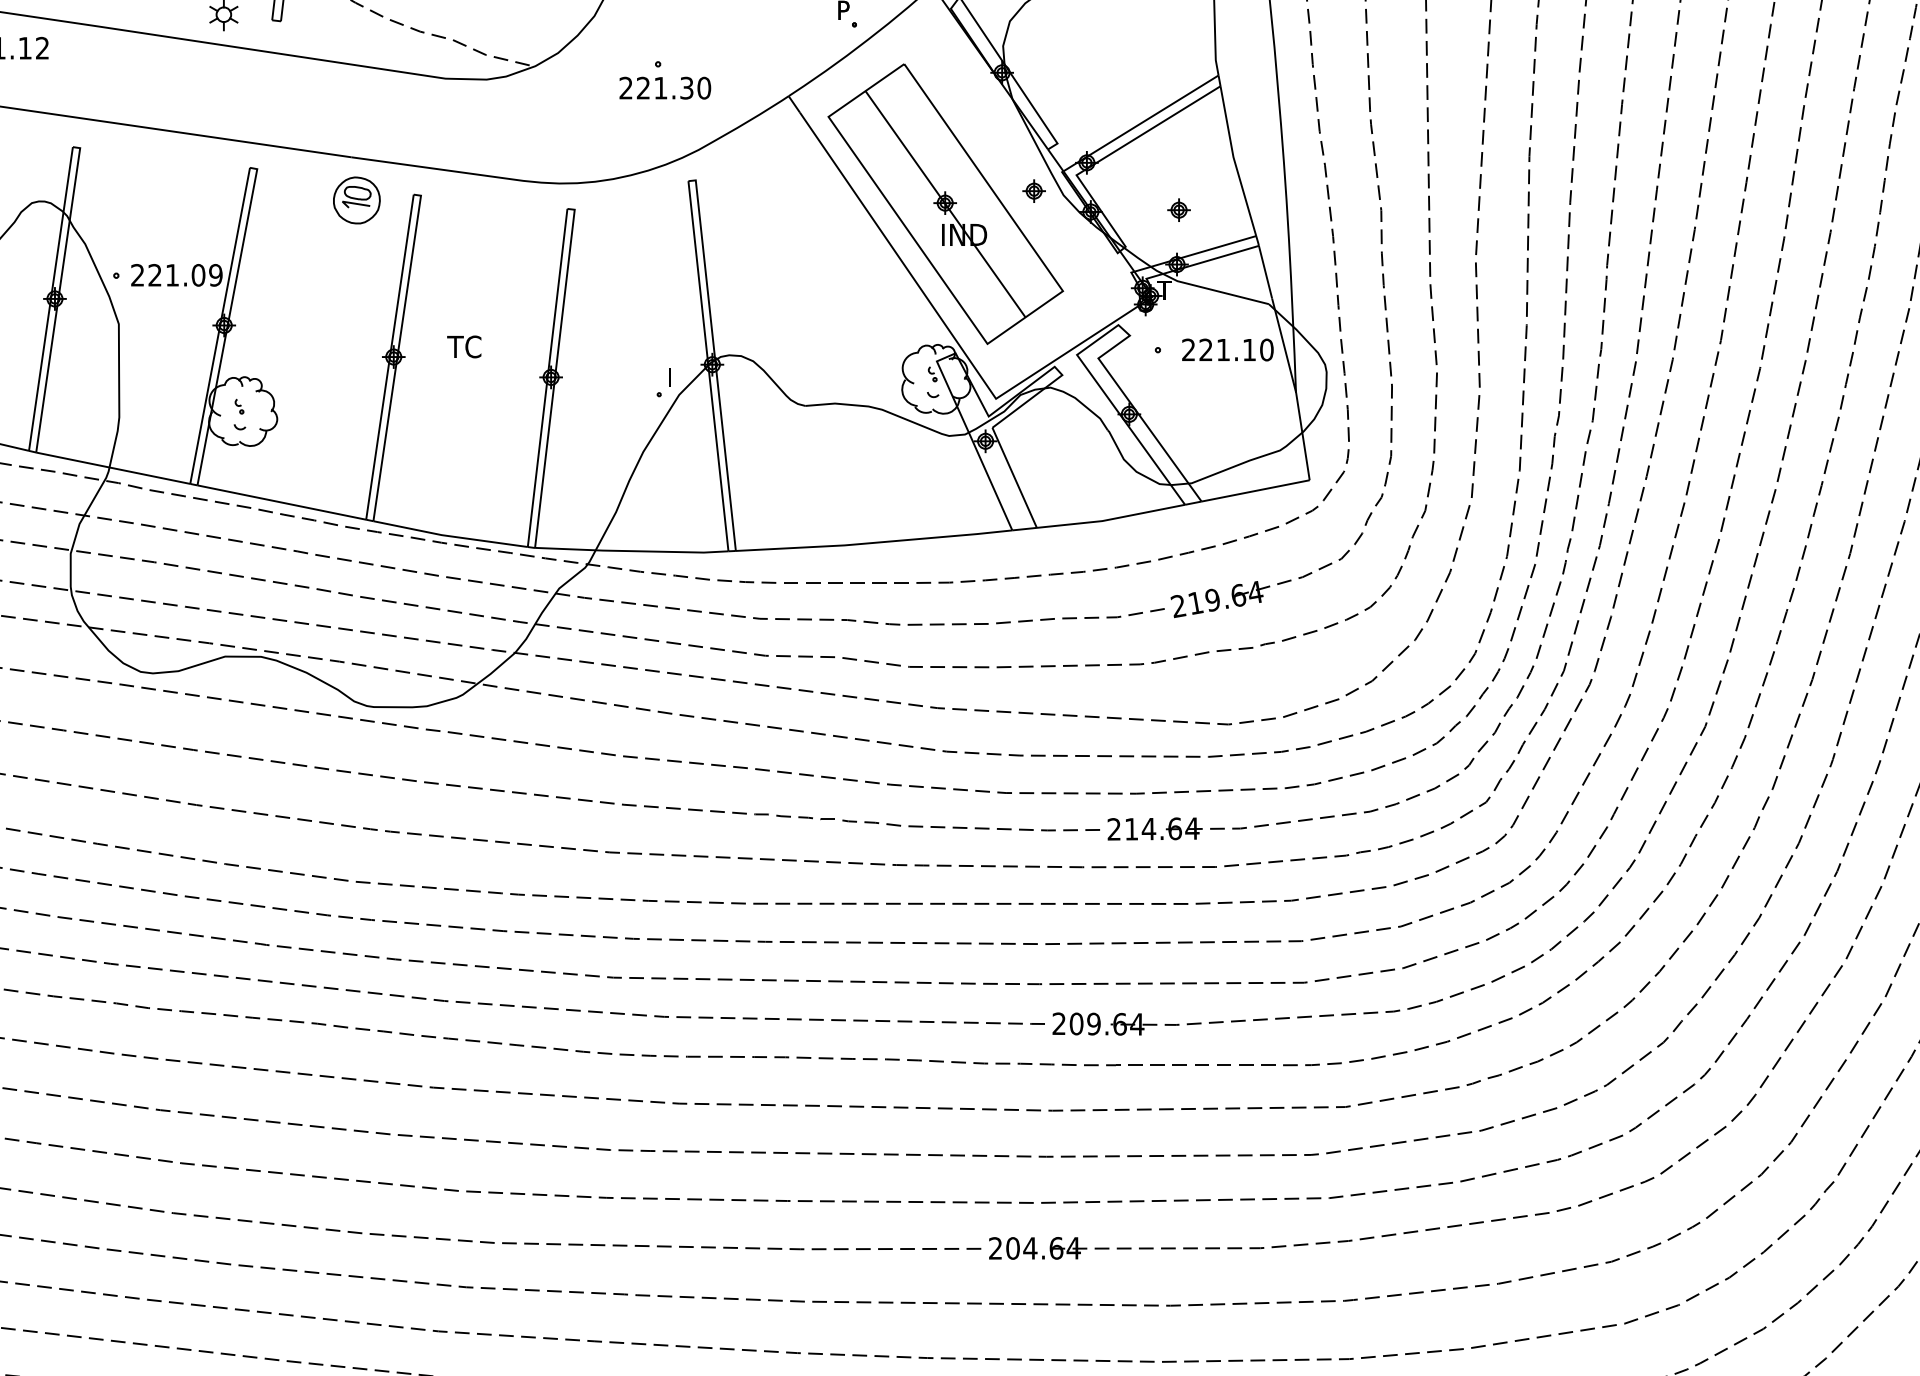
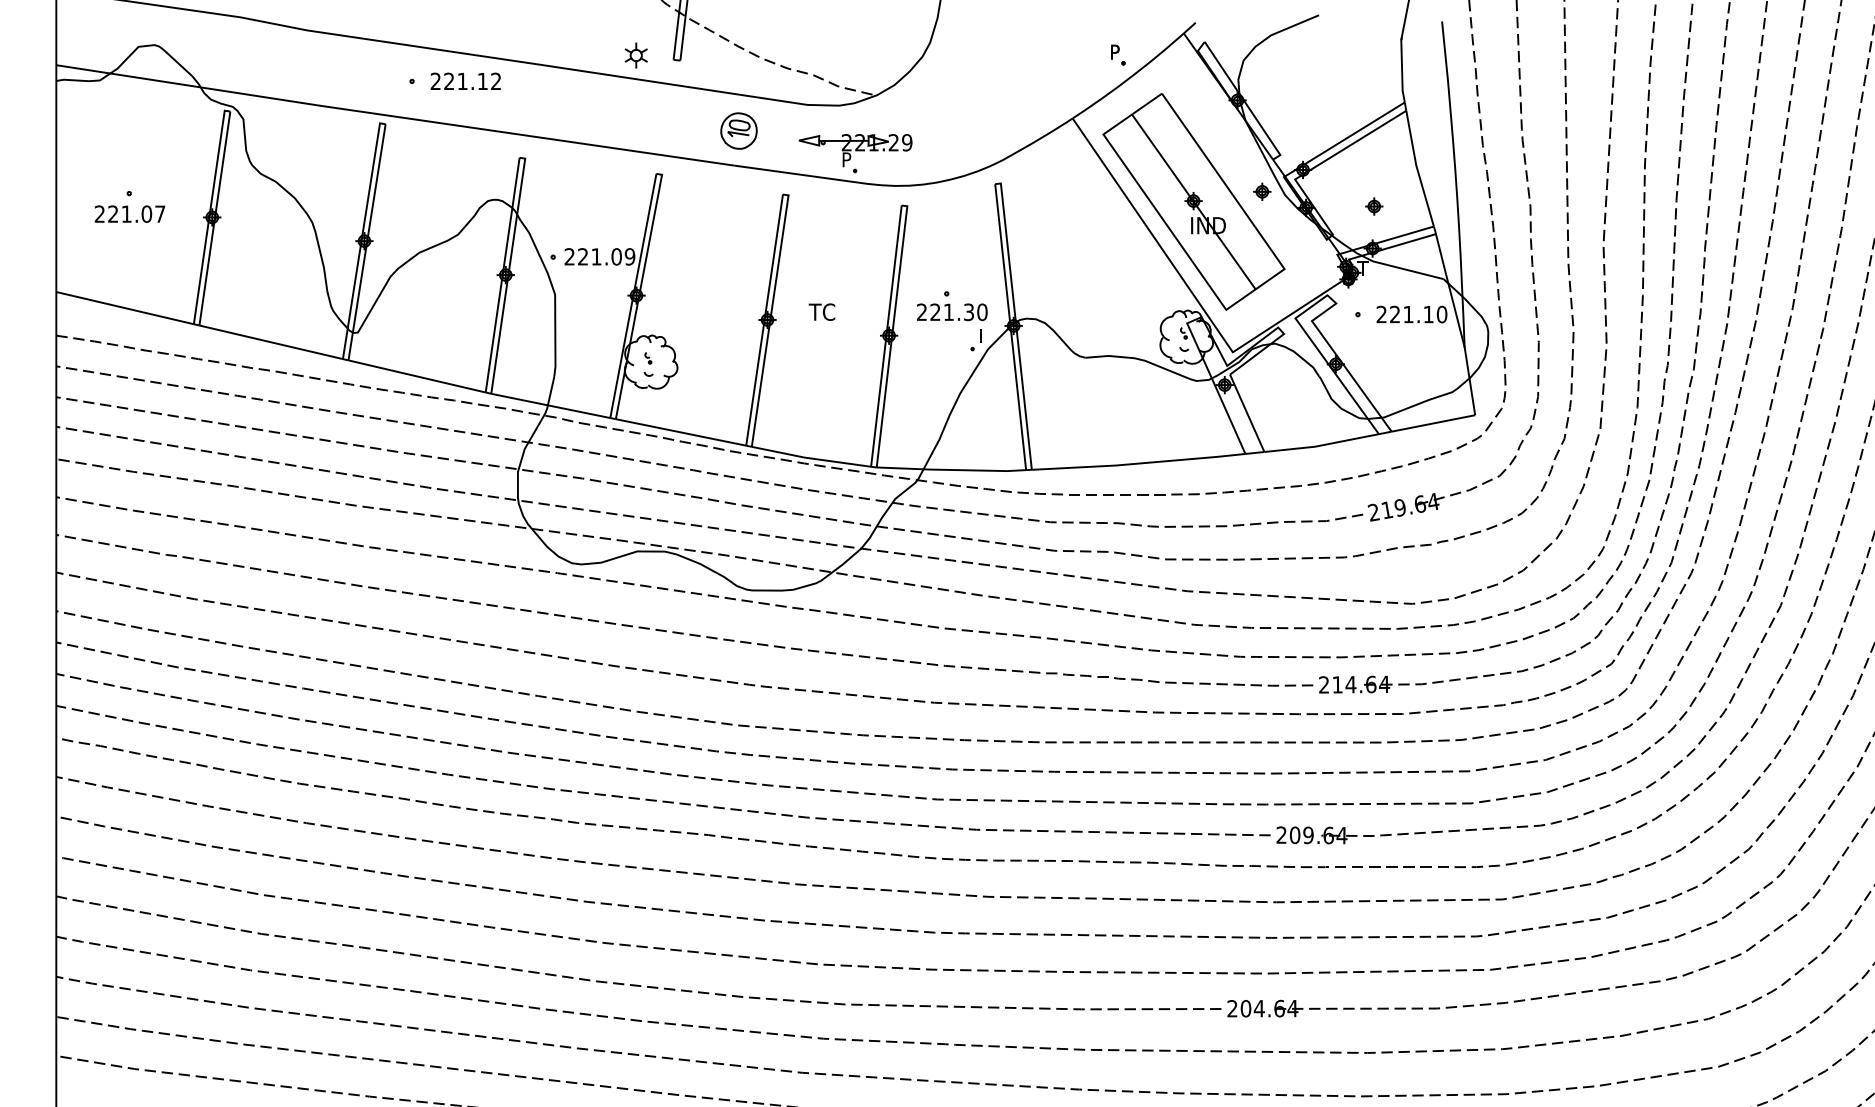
part: (665, 80) -> (952, 306), moved
part: (507, 141) -> (855, 153), added
part: (356, 199) -> (738, 130), moved

